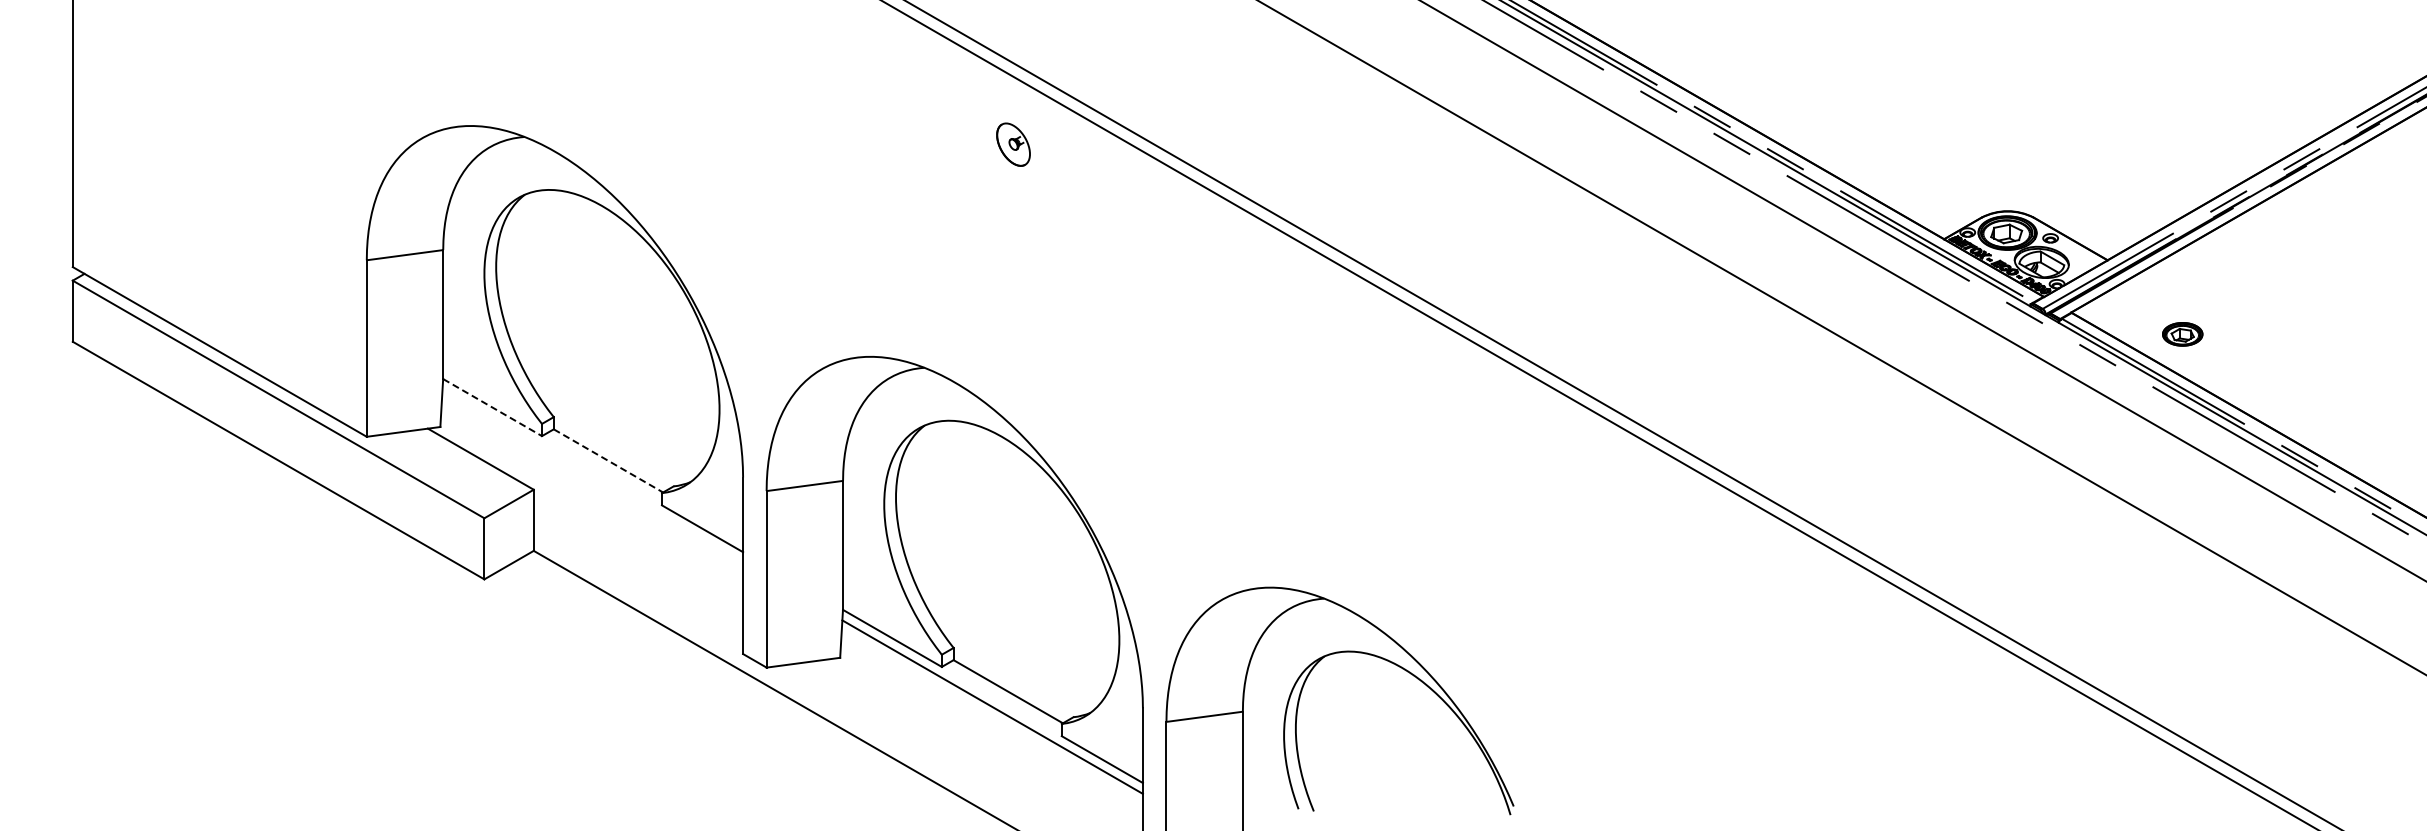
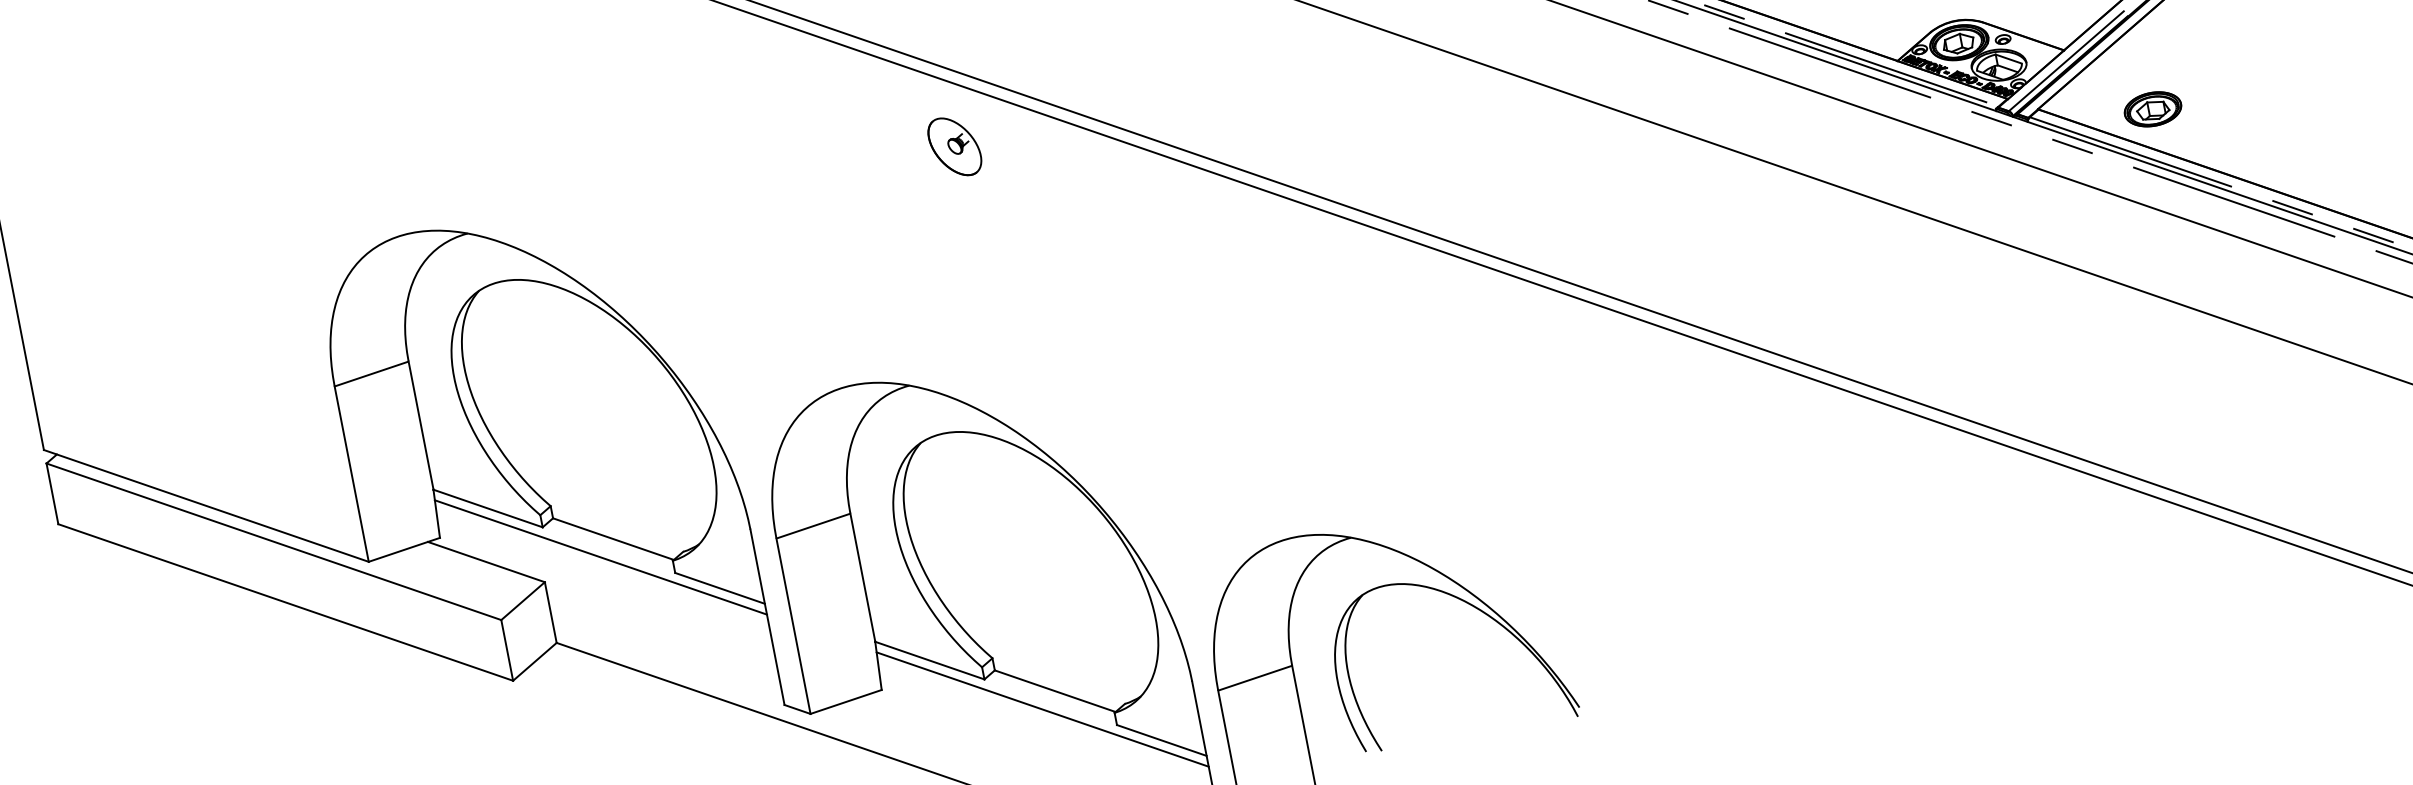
part: (1013, 144) -> (954, 146), size x1.43
part: (2182, 334) -> (2152, 109), size x1.43
line: (493, 407) -> (488, 508), dashed -> solid
line: (608, 461) -> (613, 539), dashed -> solid
line: (592, 476) -> (600, 557), added

